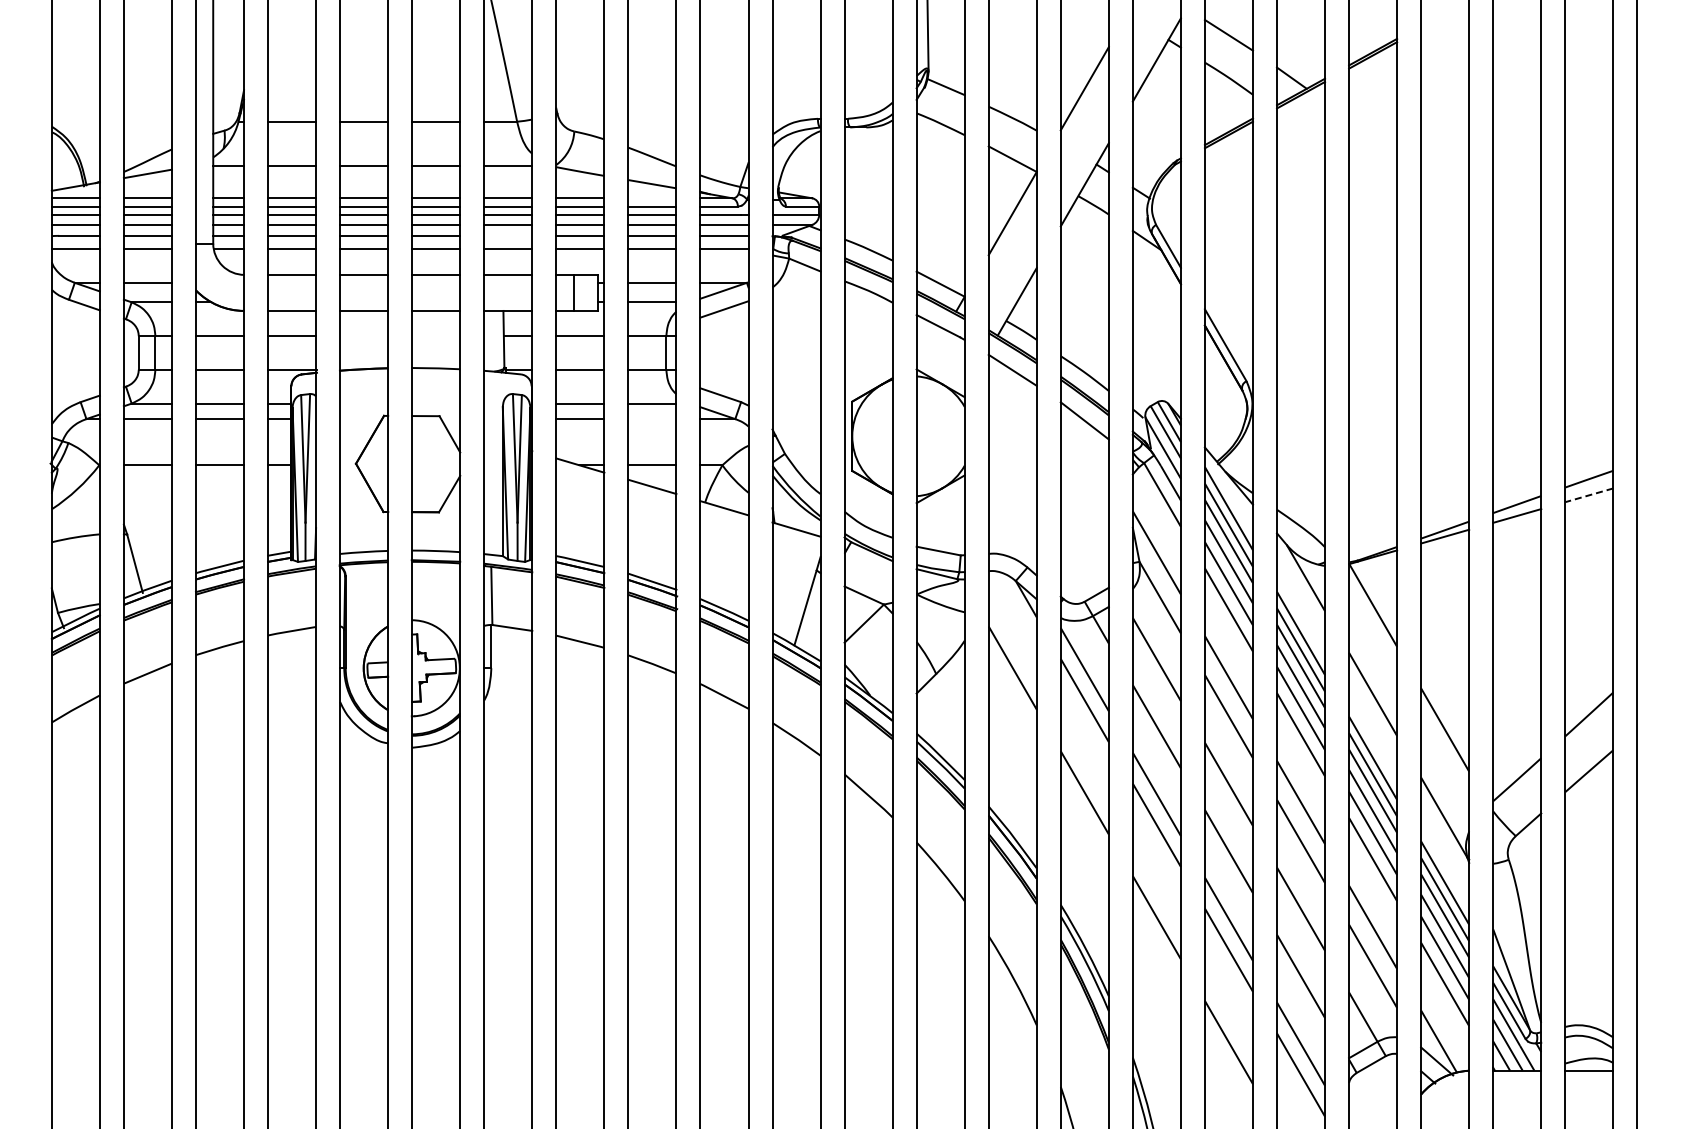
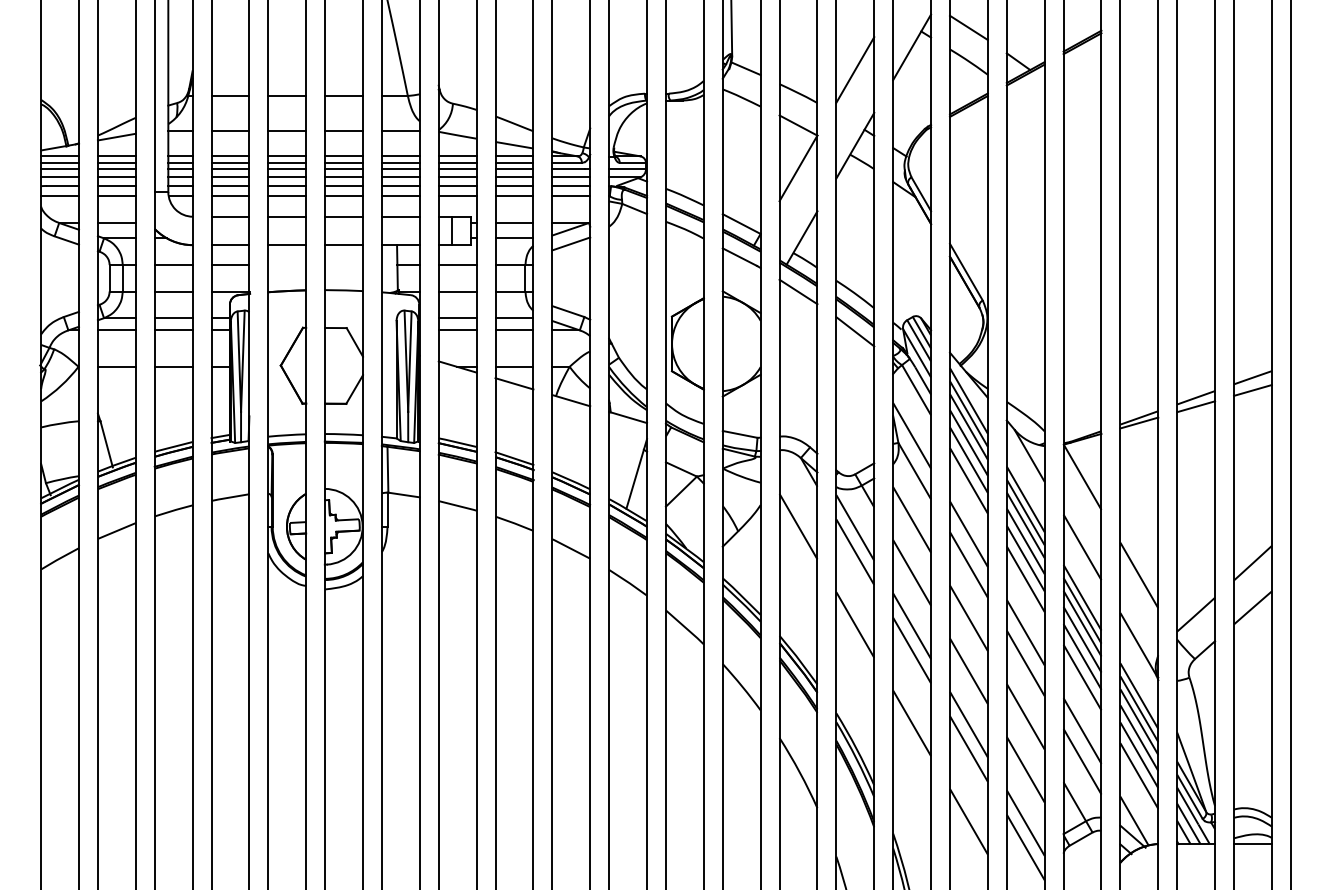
line: (652, 198) -> (514, 156), added
line: (508, 235) -> (401, 185), added
line: (652, 419) -> (514, 330), added
line: (1589, 495) -> (1253, 390), dashed -> solid

